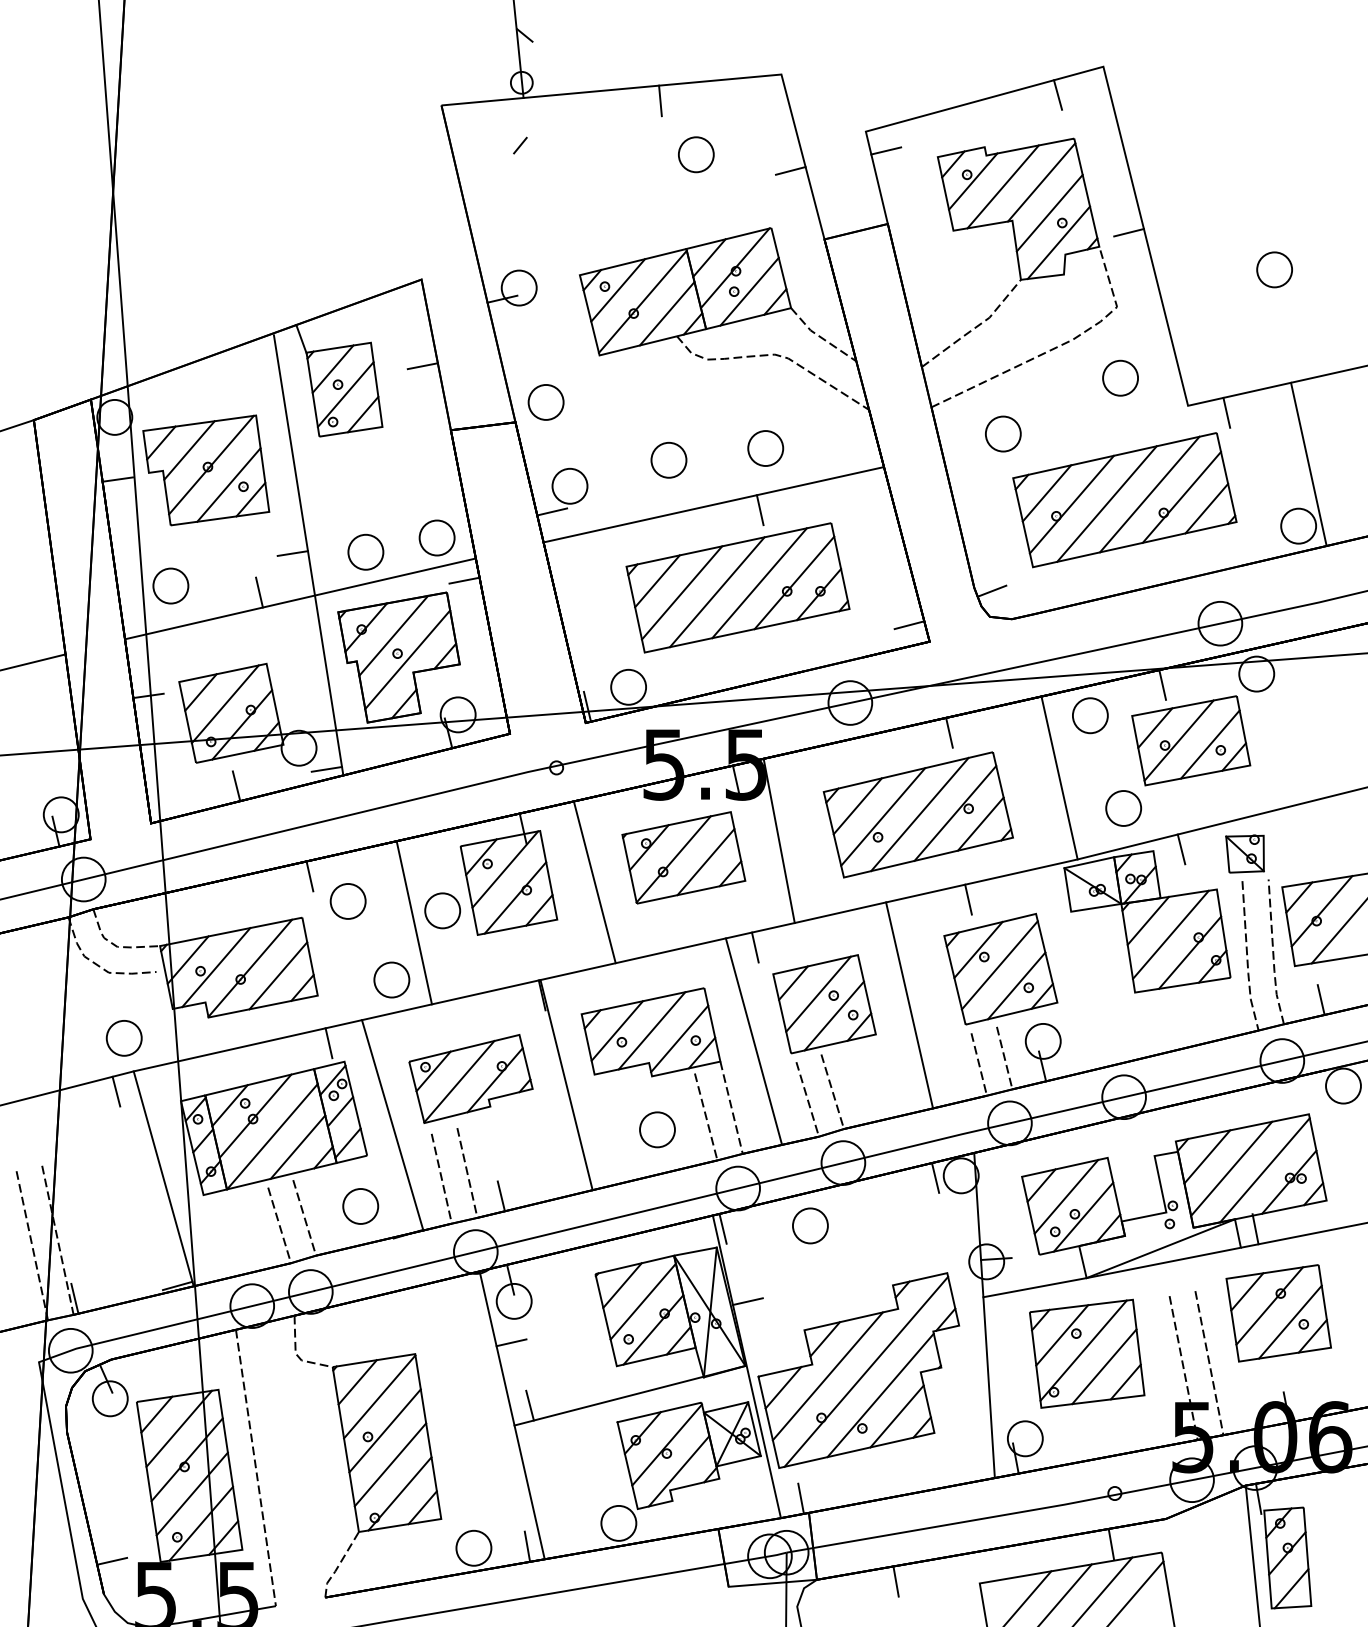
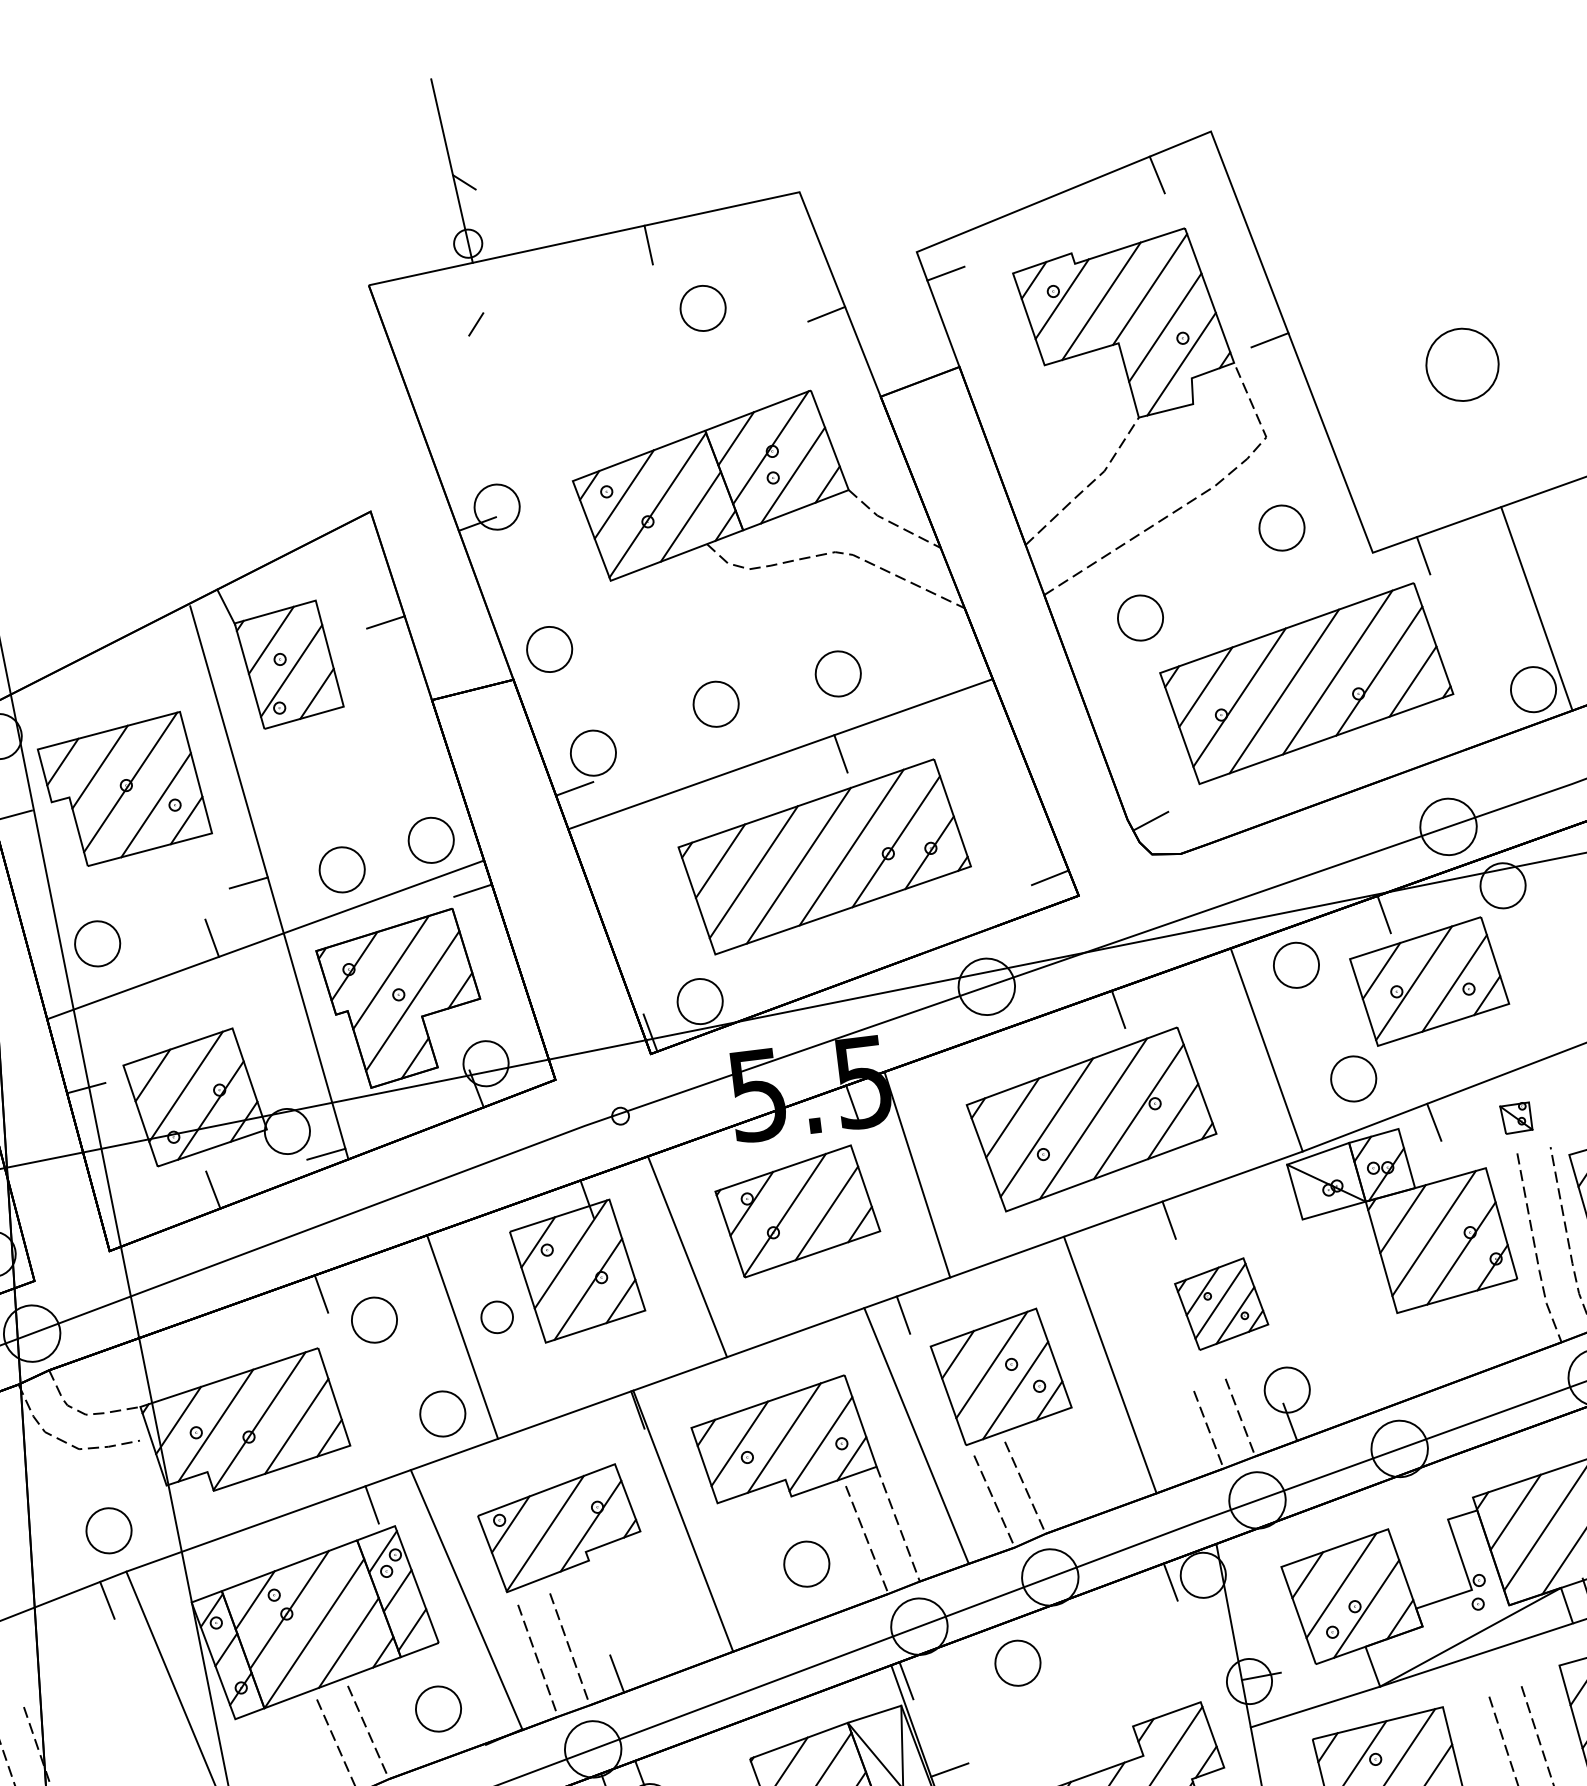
part: (1274, 269) -> (1462, 364), size x1.6
part: (1244, 853) -> (1515, 1117), size x0.6
part: (442, 910) -> (496, 1316), size x0.7
part: (1000, 968) -> (1221, 1303), size x0.6

